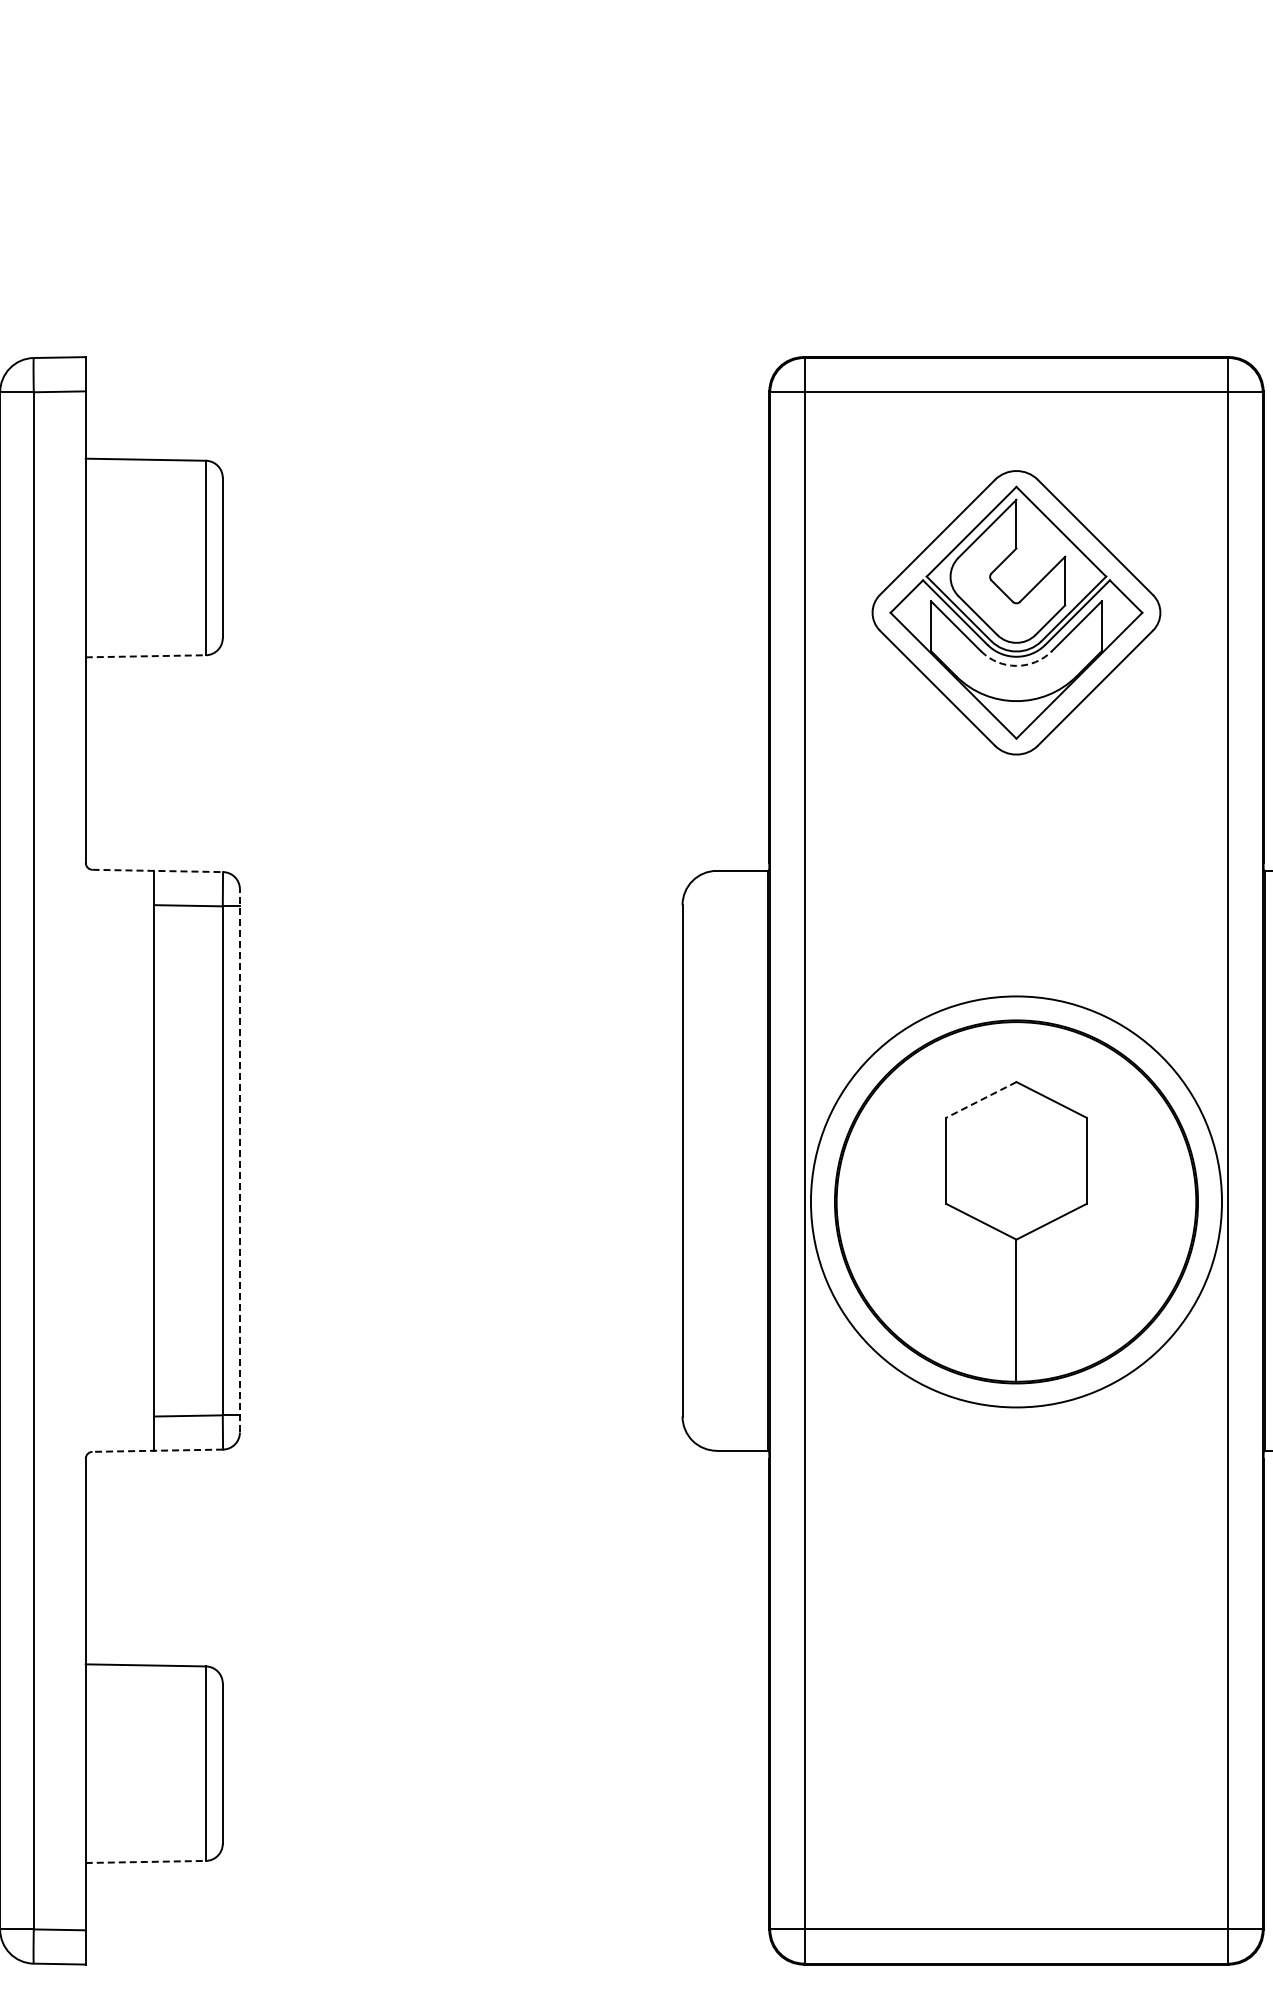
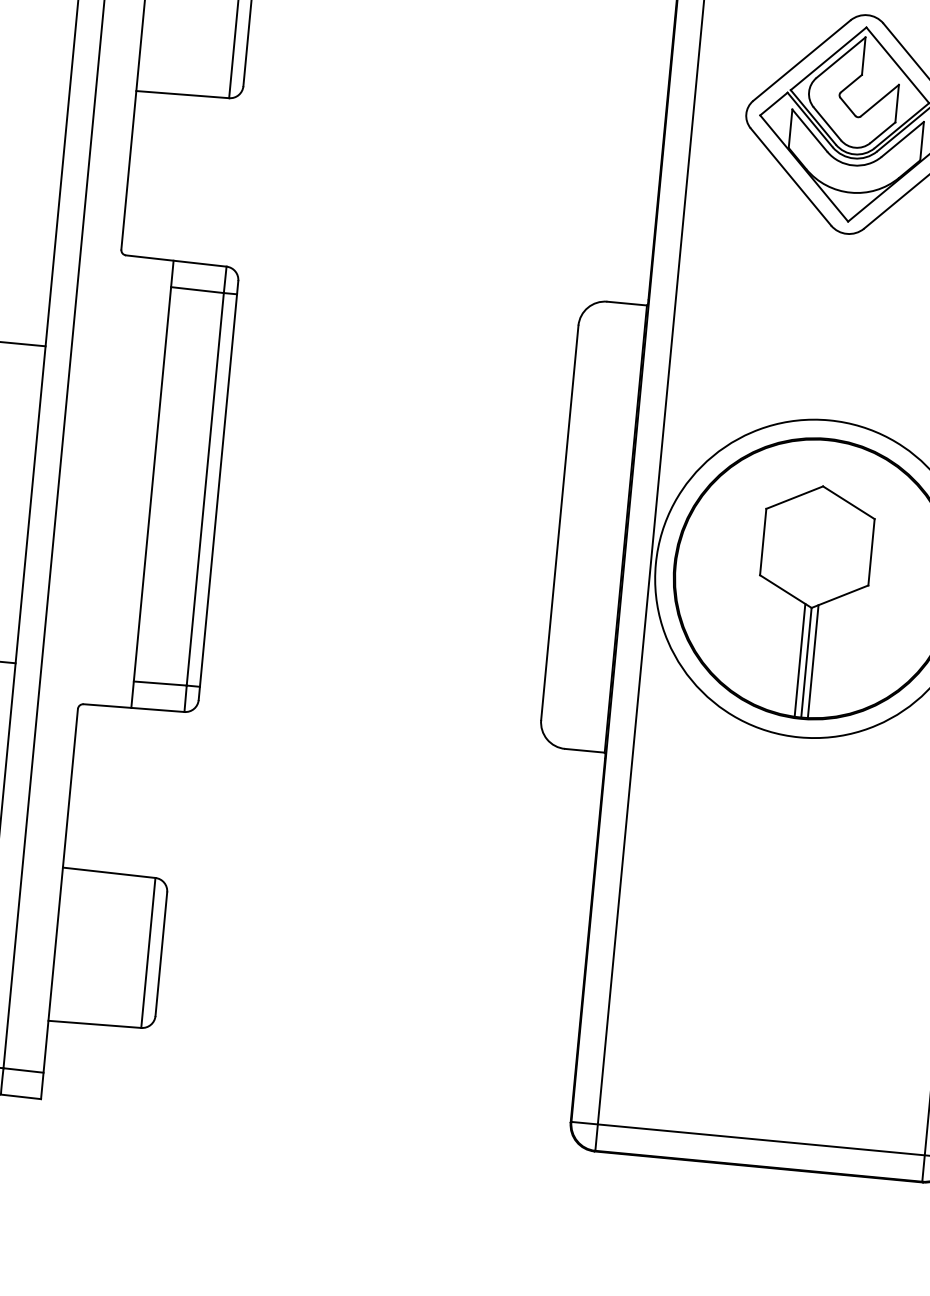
line: (146, 656) -> (183, 94), dashed -> solid
arc: (1016, 665) -> (853, 165), dashed -> solid
line: (158, 870) -> (176, 260), dashed -> solid
line: (980, 1100) -> (794, 498), dashed -> solid
line: (239, 1160) -> (218, 490), dashed -> solid
line: (1007, 1308) -> (799, 660), added
line: (1025, 1308) -> (813, 661), added
line: (157, 1450) -> (133, 707), dashed -> solid
line: (146, 1861) -> (95, 1024), dashed -> solid

